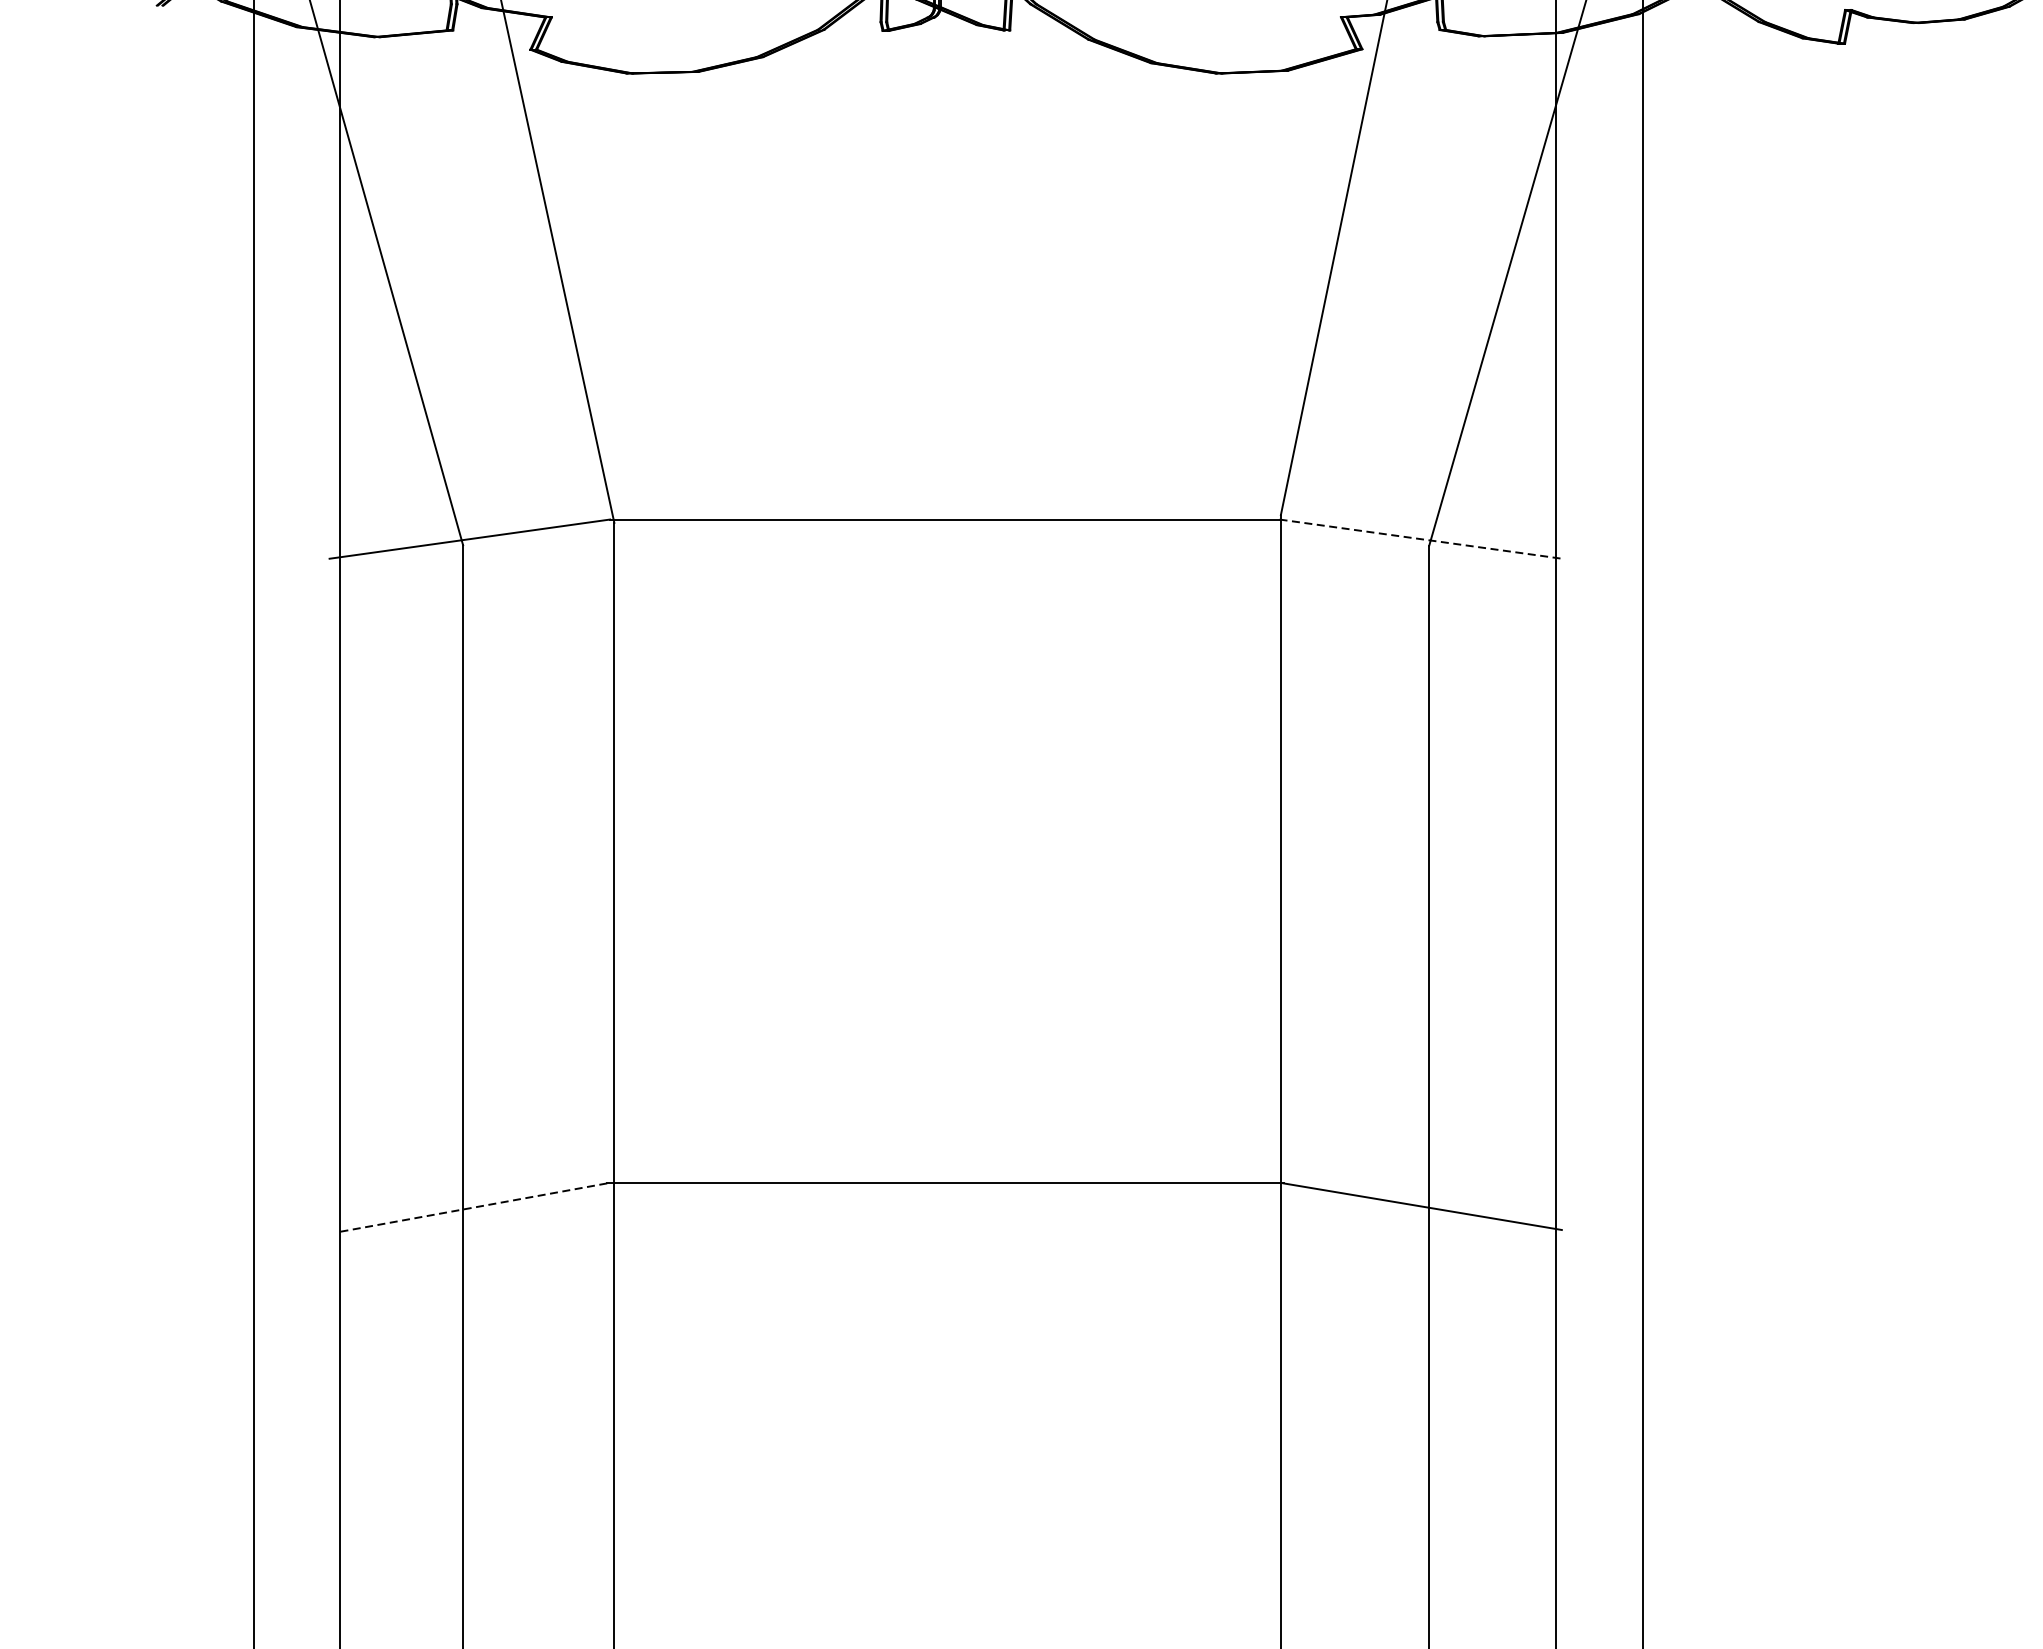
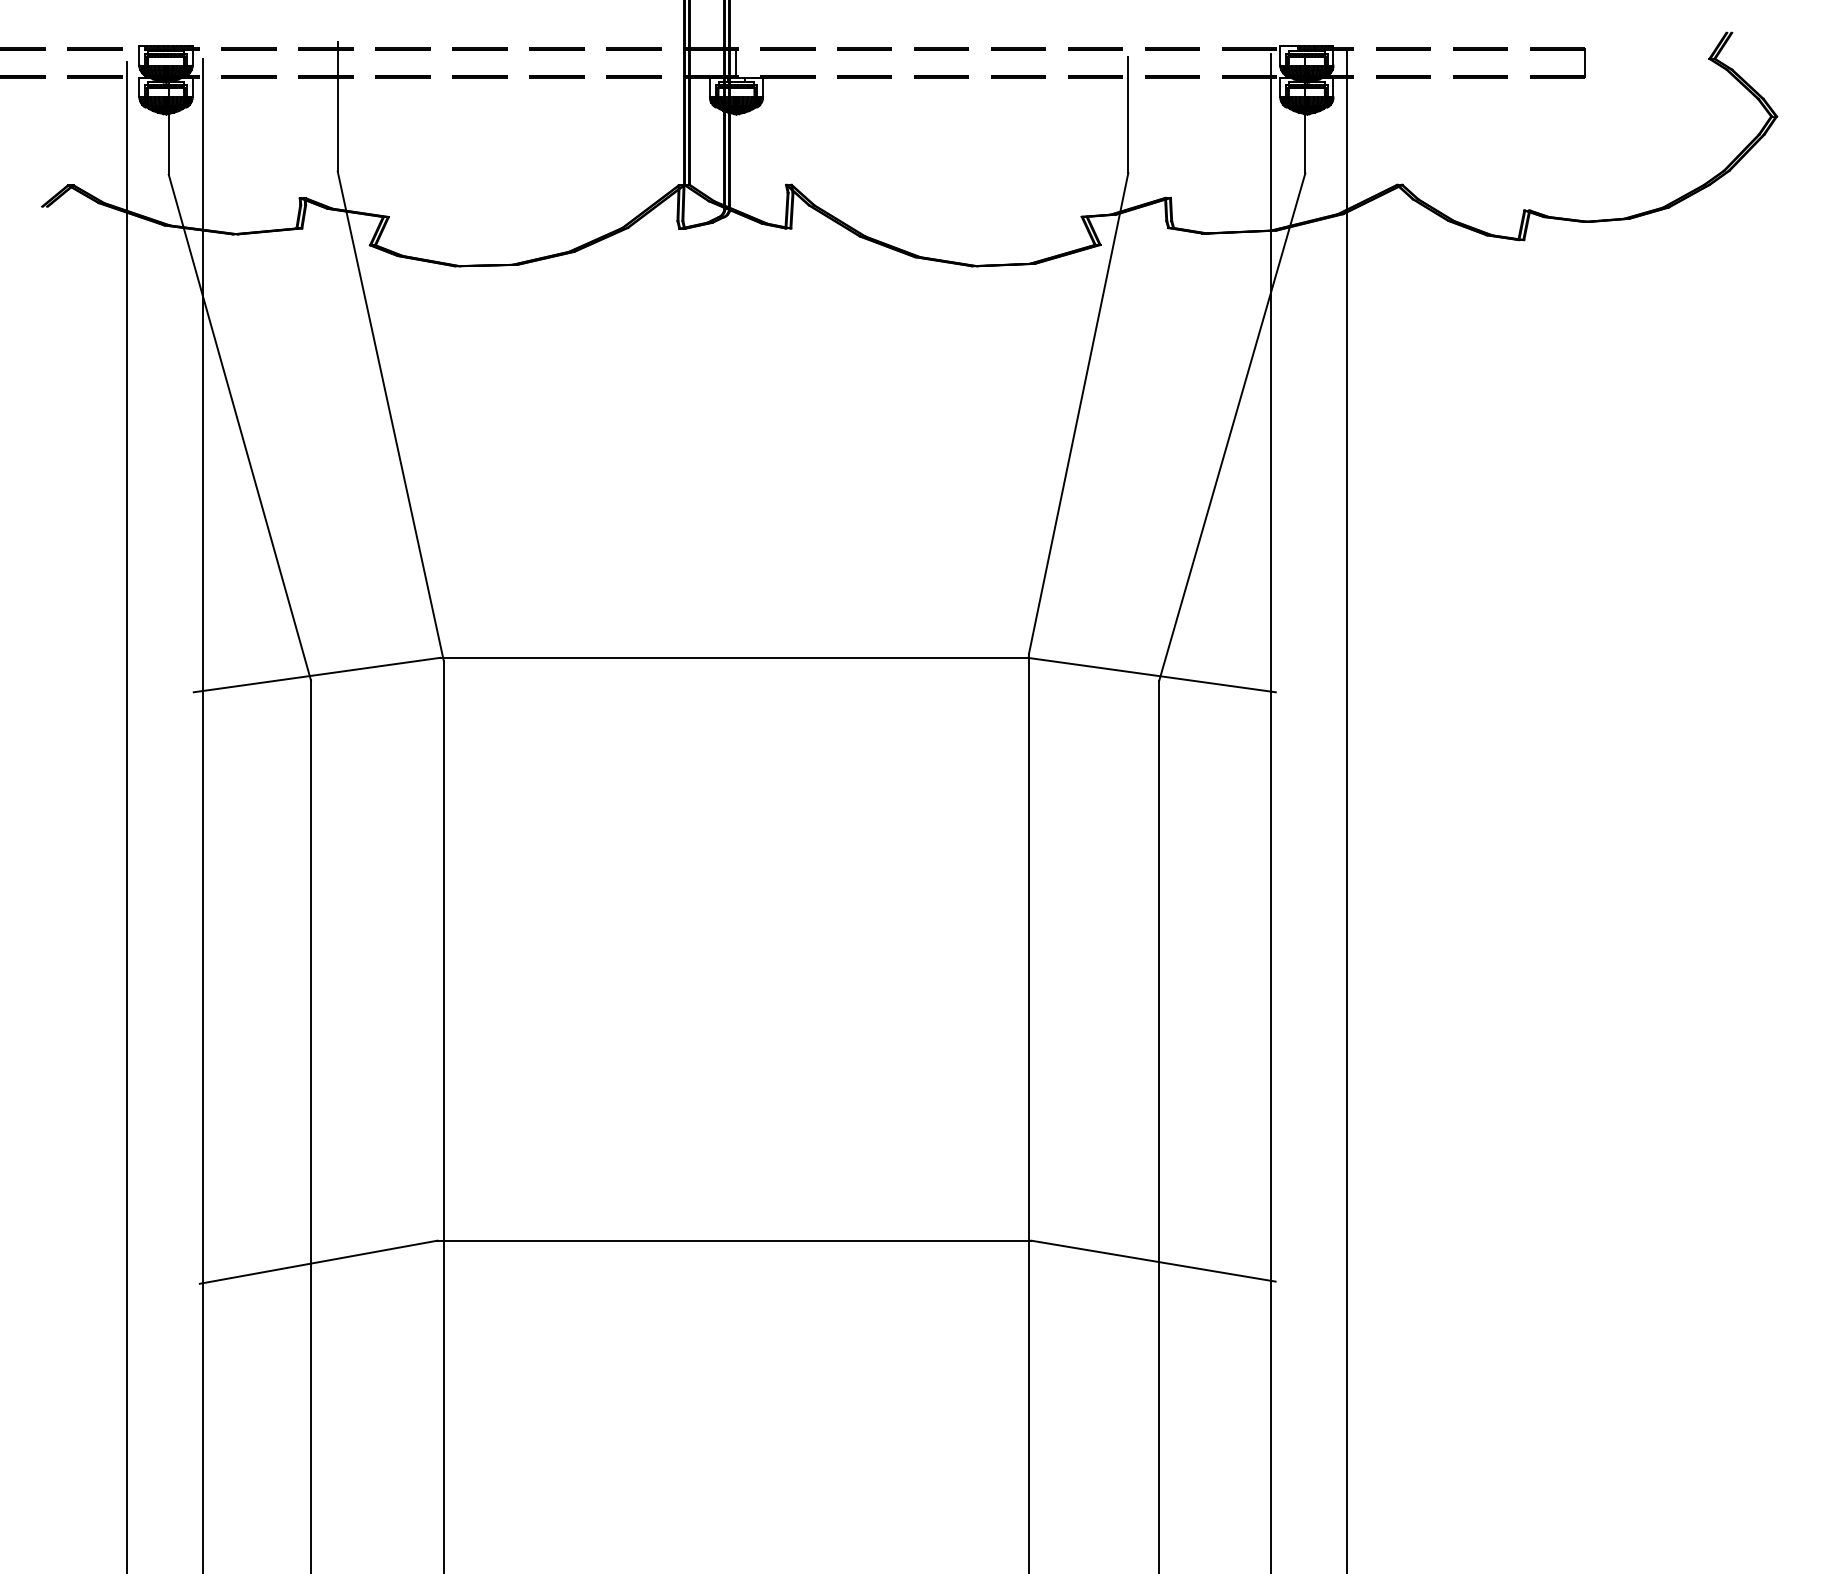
line: (1421, 539) -> (1152, 675), dashed -> solid
line: (471, 1208) -> (318, 1262), dashed -> solid

